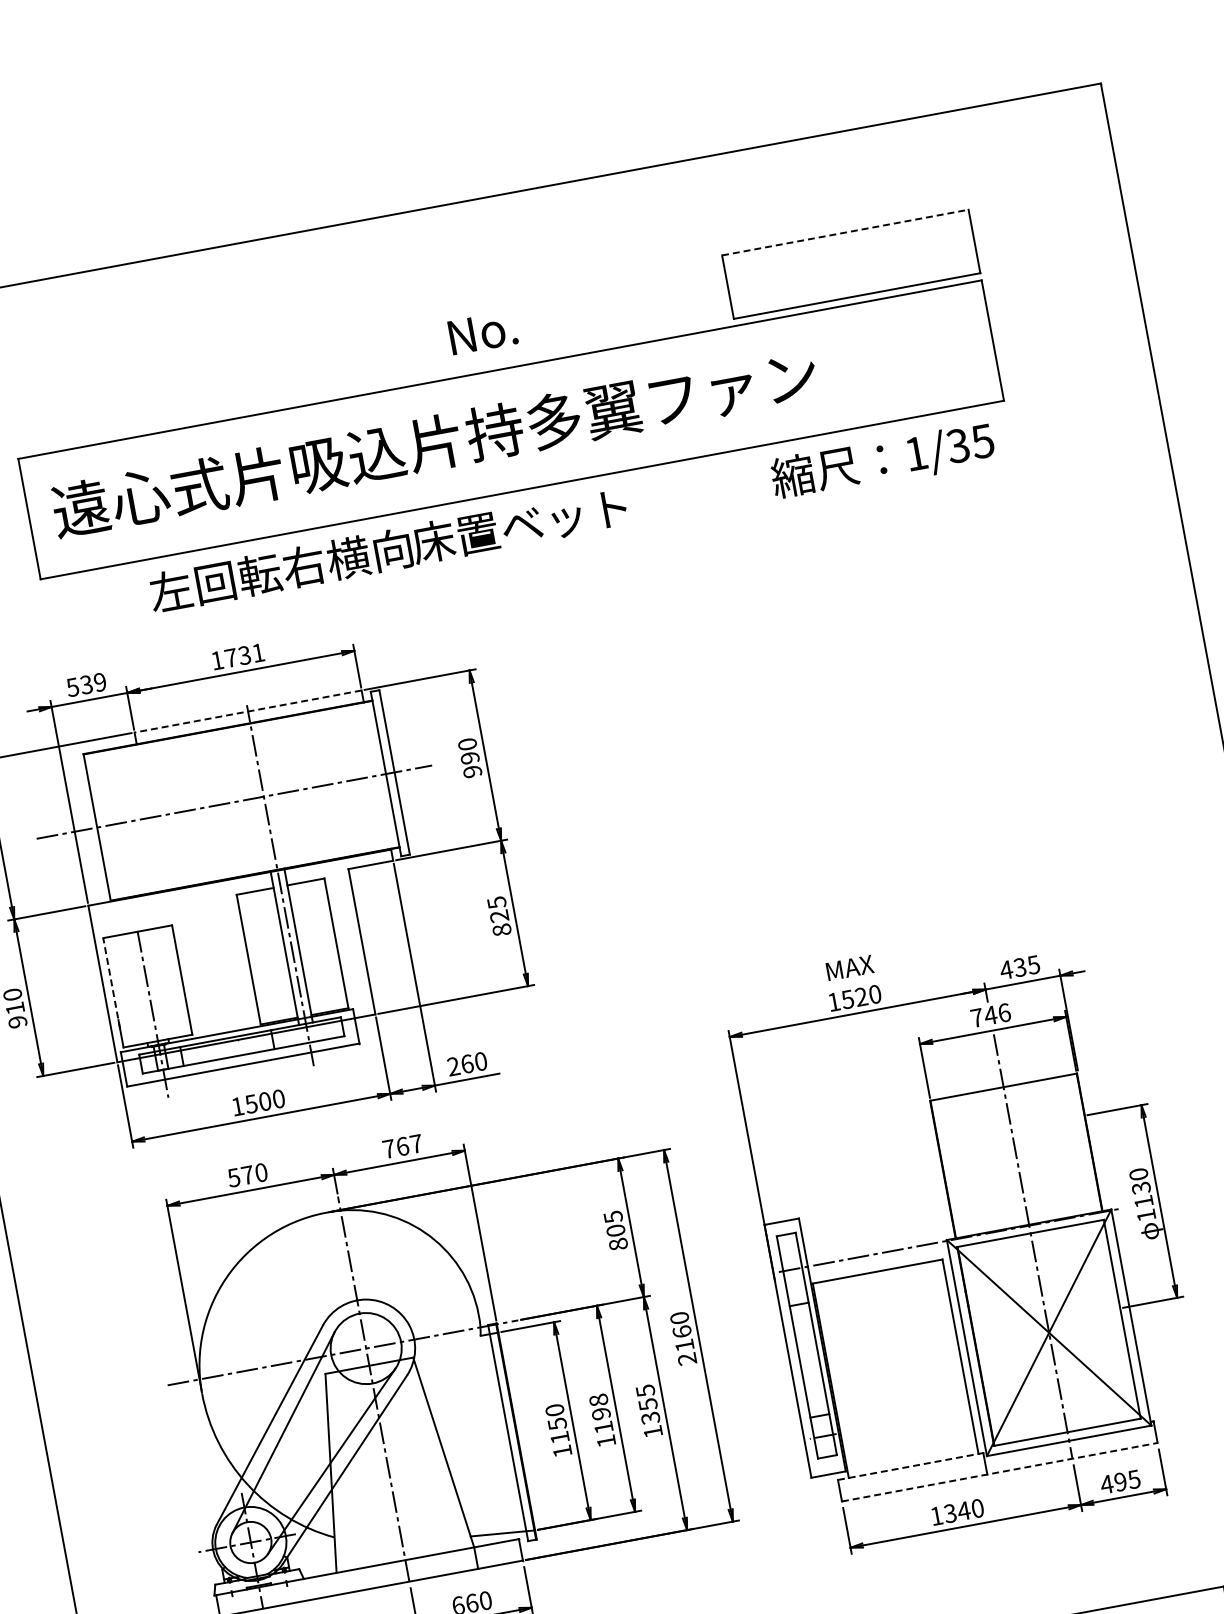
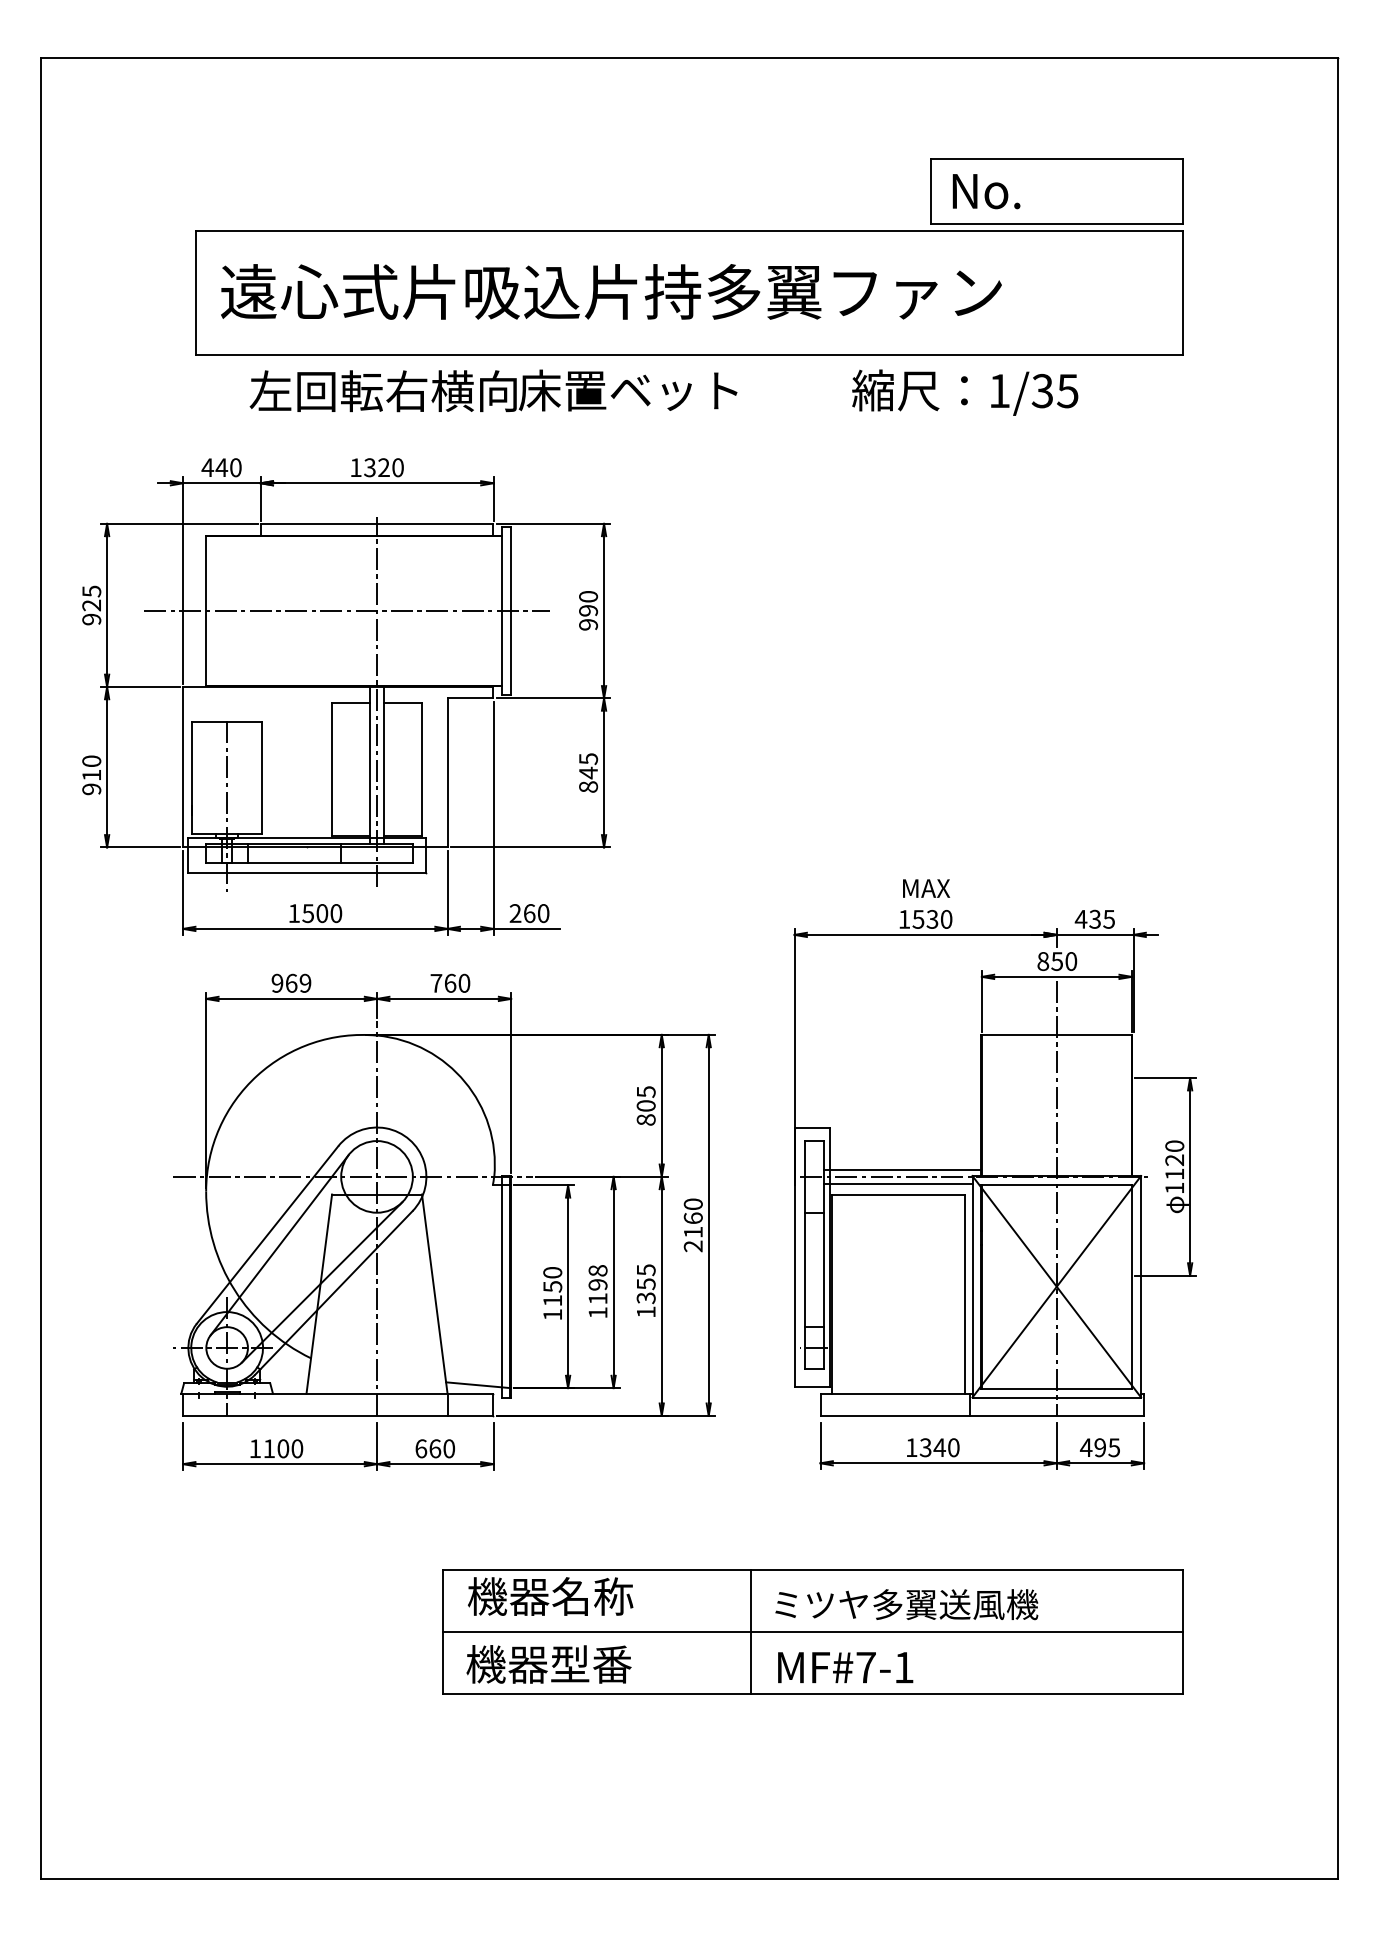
line: (845, 232) -> (1057, 158), dashed -> solid
text: (483, 332) -> (986, 191), moved
text: (883, 461) -> (965, 392), moved
text: (388, 550) -> (493, 390), moved
text: (244, 655) -> (383, 467), 1731 -> 1320
text: (86, 684) -> (221, 467), 539 -> 440
line: (247, 711) -> (376, 523), dashed -> solid
text: (499, 915) -> (588, 772), 825 -> 845
line: (111, 983) -> (191, 768), dashed -> solid
text: (861, 997) -> (932, 919), 1520 -> 1530
text: (991, 1015) -> (1057, 961), 746 -> 850
text: (416, 1143) -> (464, 982), 767 -> 760
text: (247, 1174) -> (291, 982), 570 -> 969
text: (1141, 1188) -> (1174, 1160), 1130 -> 1120
line: (877, 1246) -> (902, 1169), added
line: (876, 1260) -> (898, 1183), added
line: (913, 1465) -> (897, 1393), dashed -> solid
line: (999, 1471) -> (982, 1415), dashed -> solid

